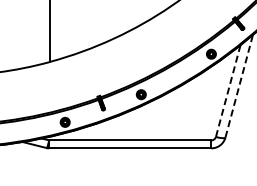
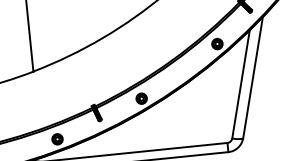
line: (239, 85) -> (253, 76), dashed -> solid
line: (228, 91) -> (241, 84), dashed -> solid

